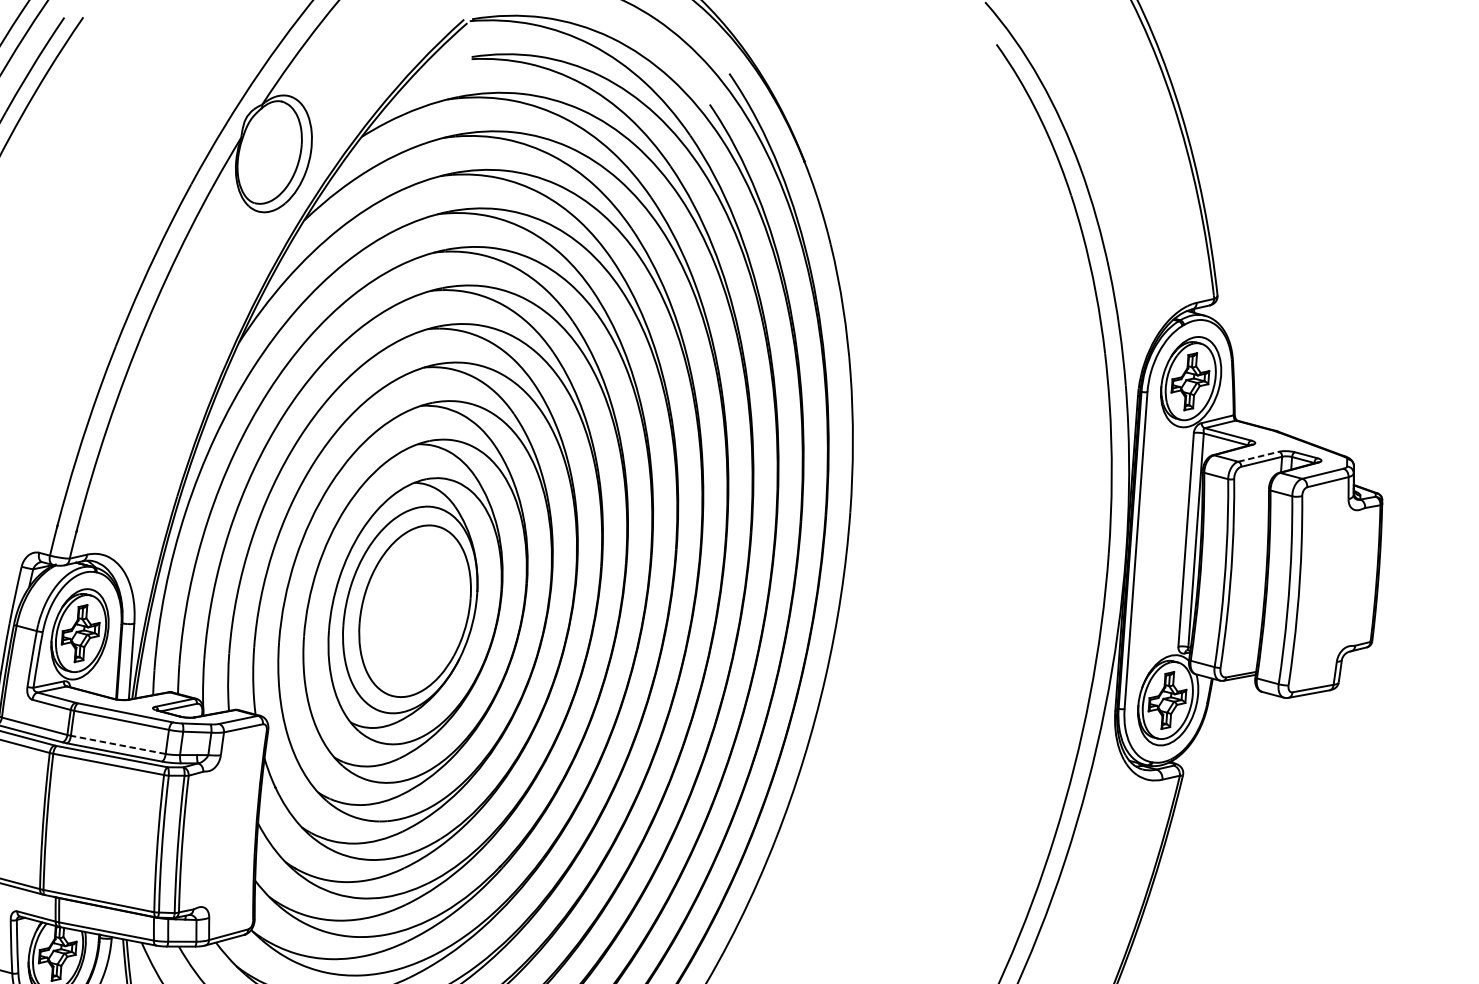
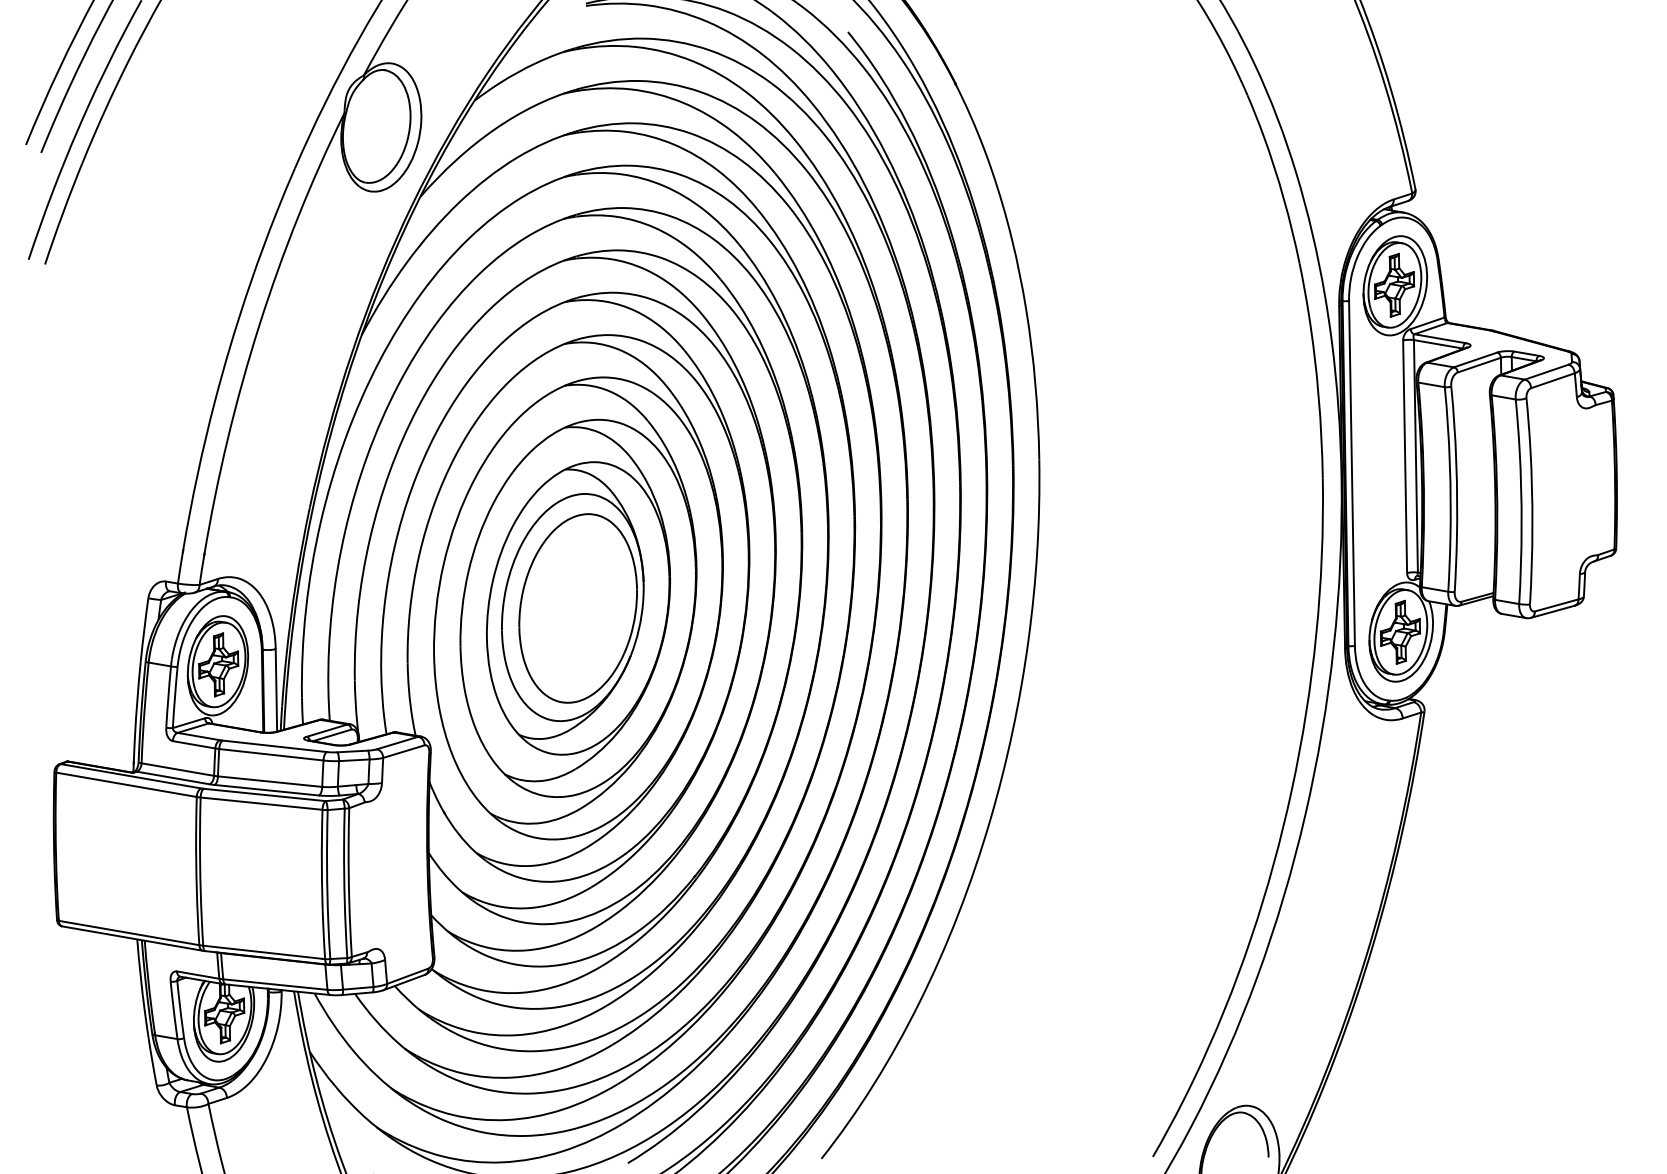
line: (1258, 456) -> (1475, 359), dashed -> solid
line: (117, 744) -> (269, 781), dashed -> solid

